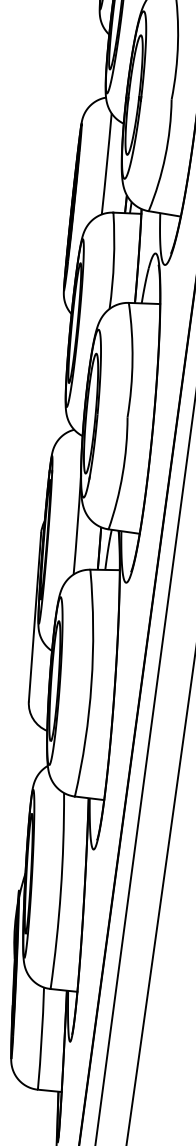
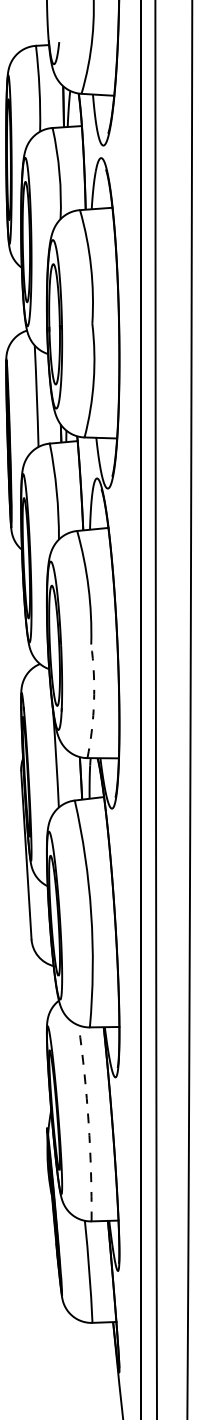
arc: (123, 474) -> (94, 701), solid -> dashed
arc: (60, 891) -> (88, 1123), solid -> dashed

